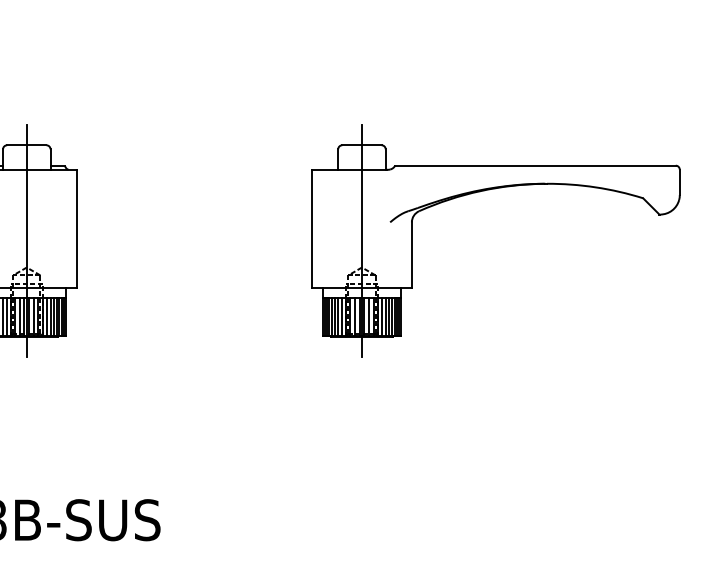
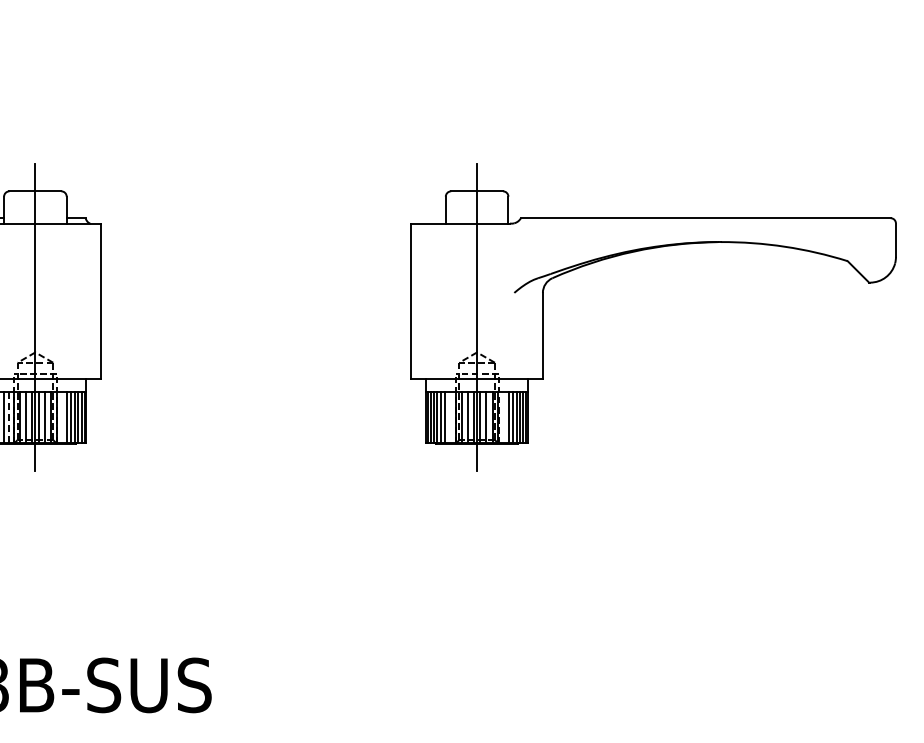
line: (6, 316) -> (8, 417), solid -> dashed
line: (47, 316) -> (62, 417), removed
line: (341, 316) -> (450, 417), removed
line: (381, 316) -> (503, 417), removed

